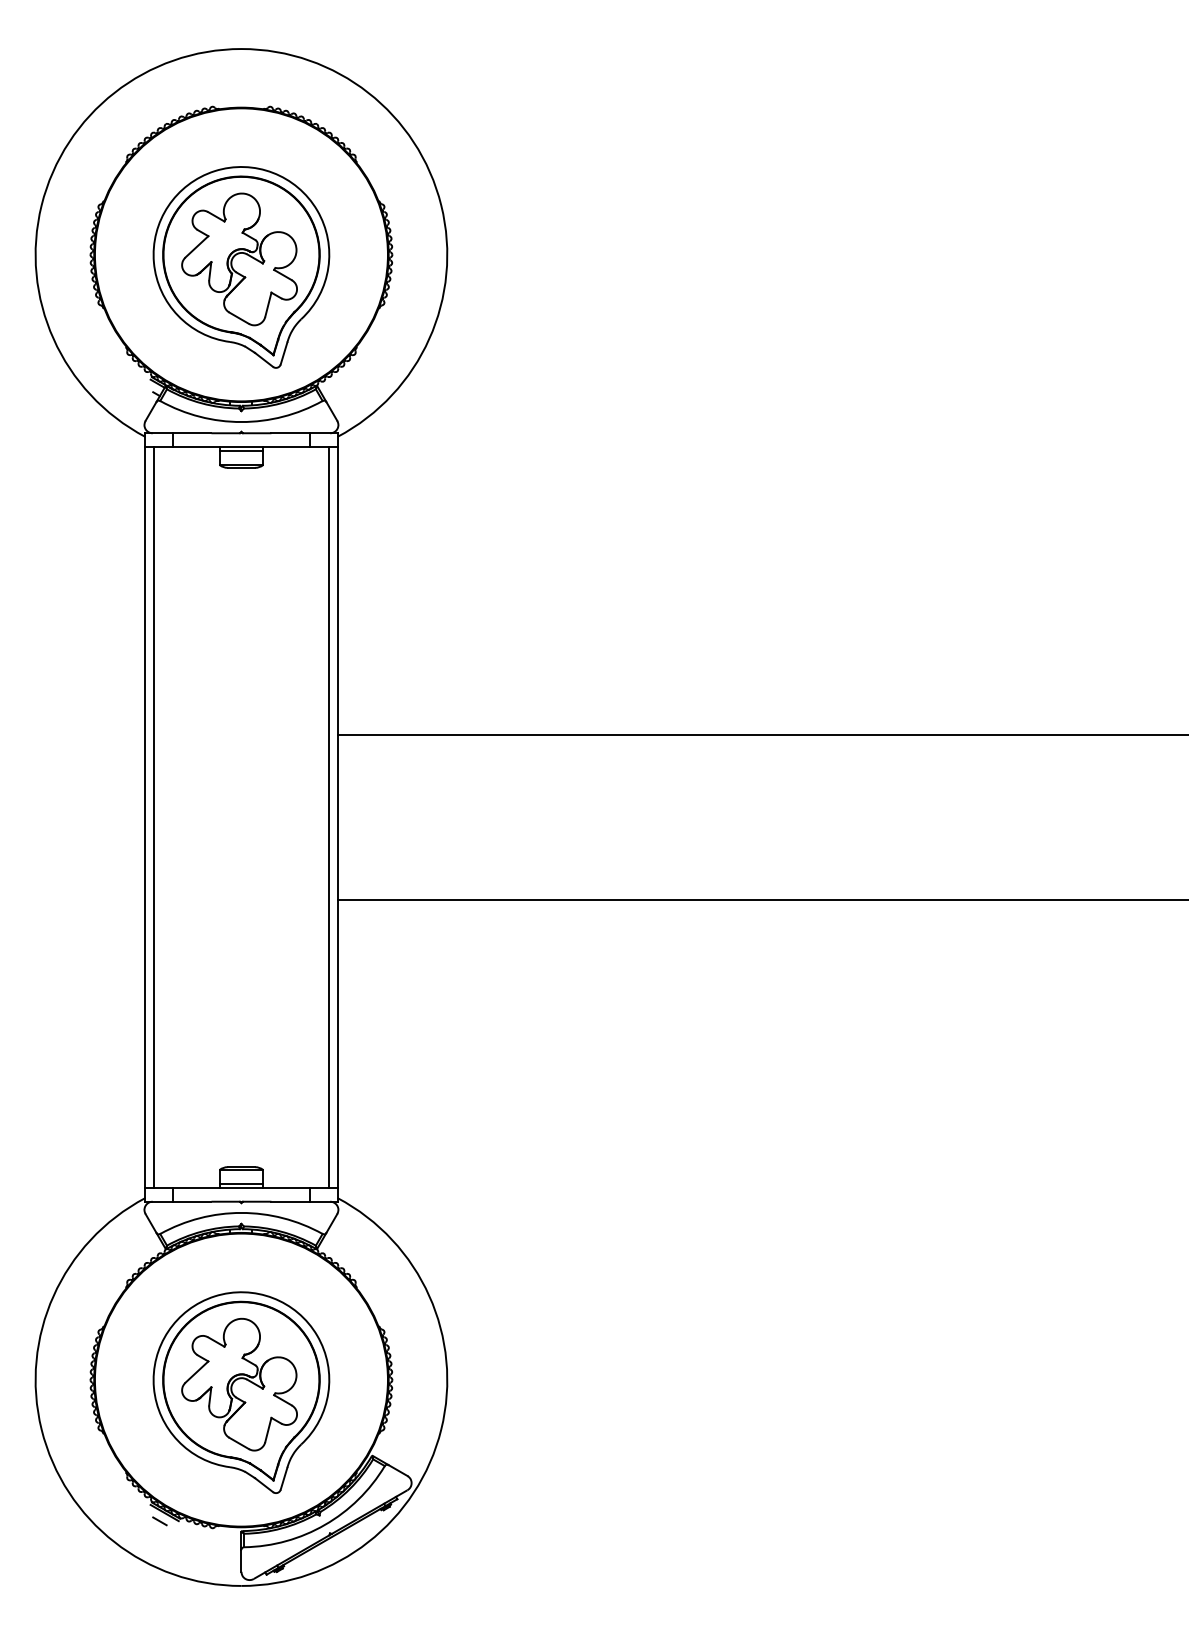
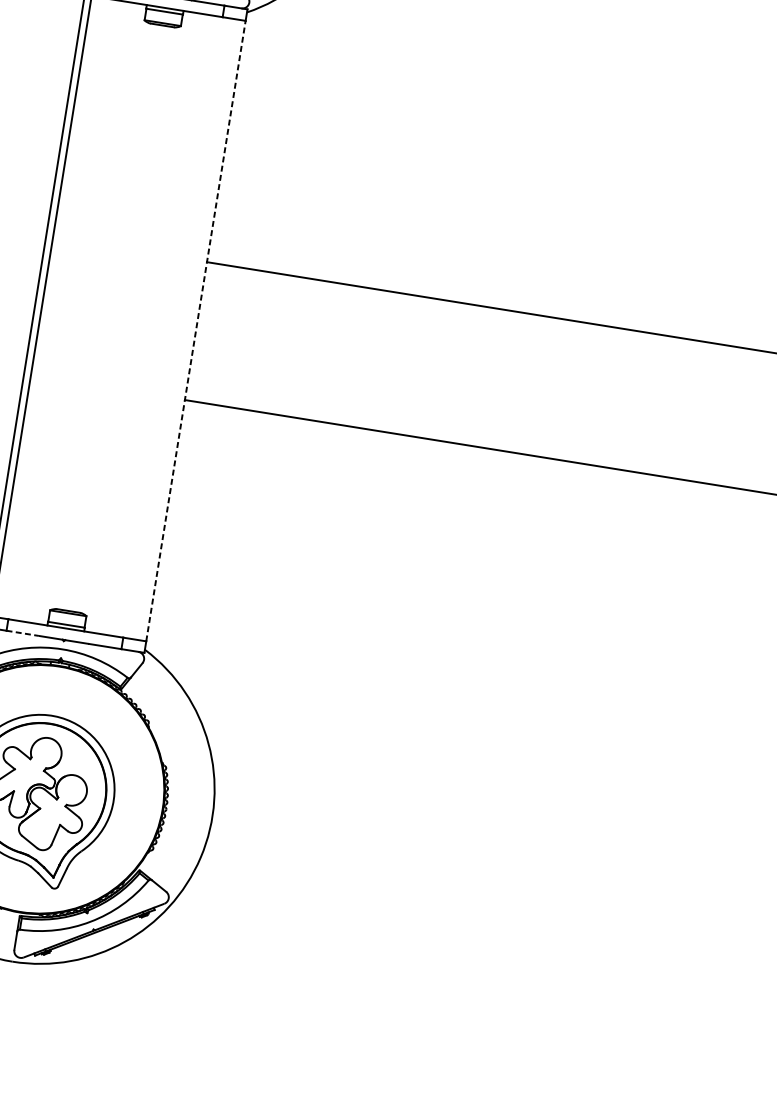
line: (329, 816) -> (189, 329), removed
line: (337, 817) -> (195, 331), solid -> dashed
line: (192, 1201) -> (23, 633), solid -> dashed

